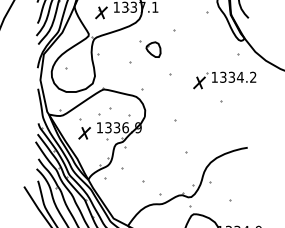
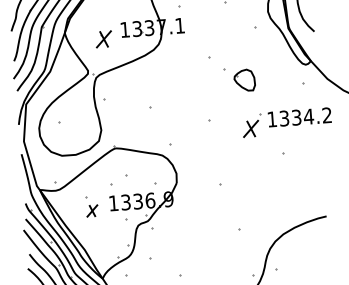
part: (150, 48) -> (240, 78), moved
part: (84, 128) -> (91, 206), size x0.7

